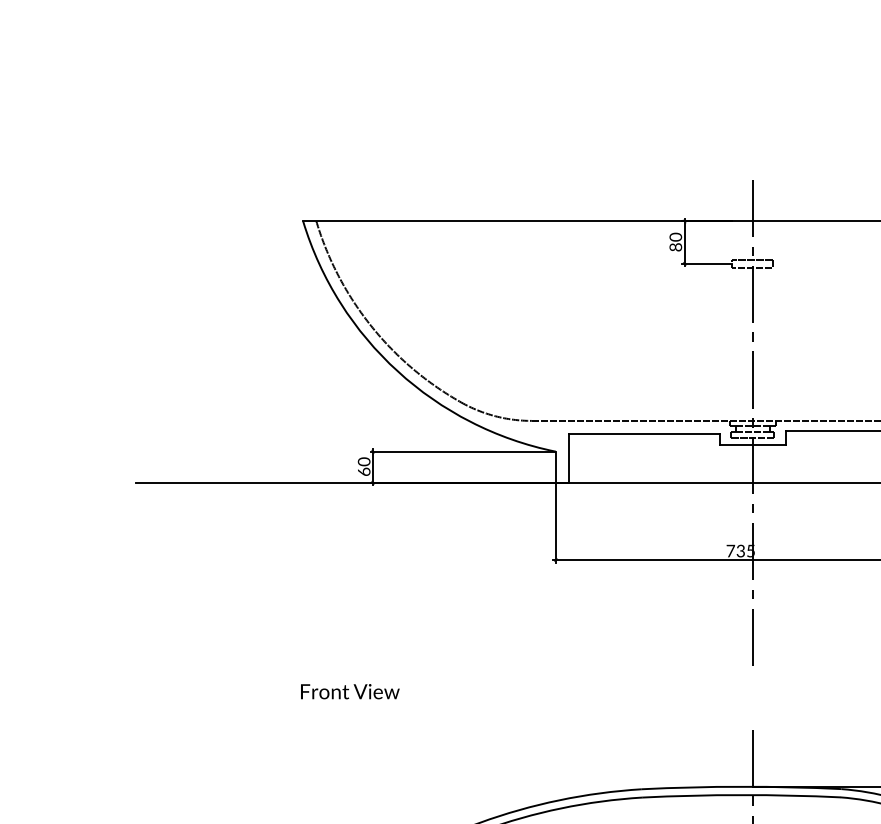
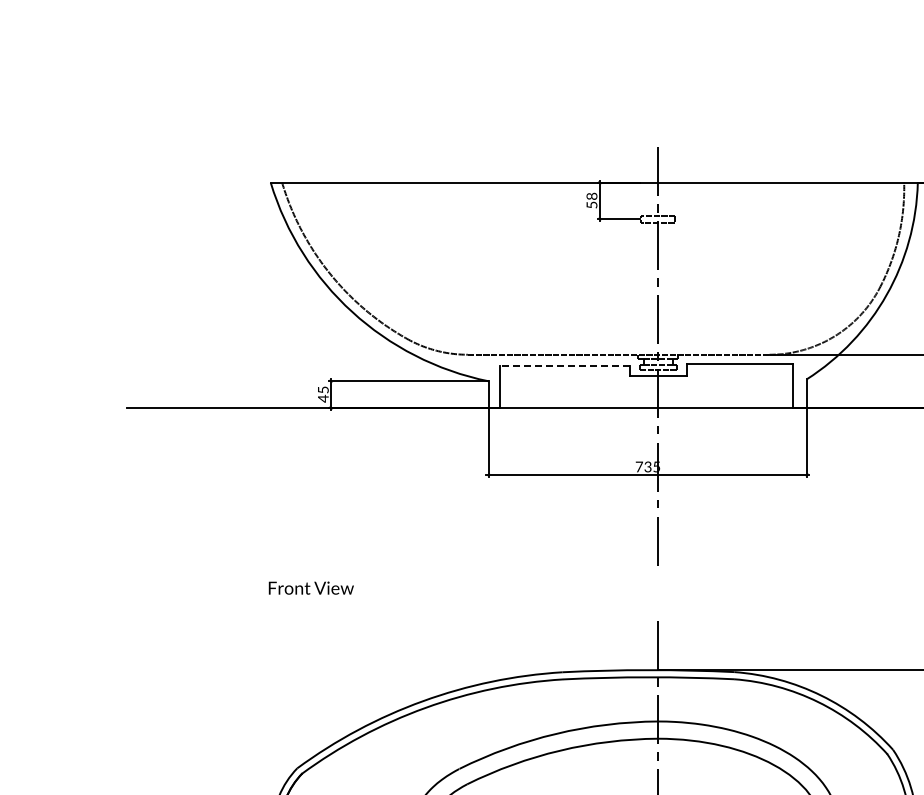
text: (675, 241) -> (591, 200), 80 -> 58
line: (645, 434) -> (565, 366), solid -> dashed
text: (364, 467) -> (323, 394), 60 -> 45

